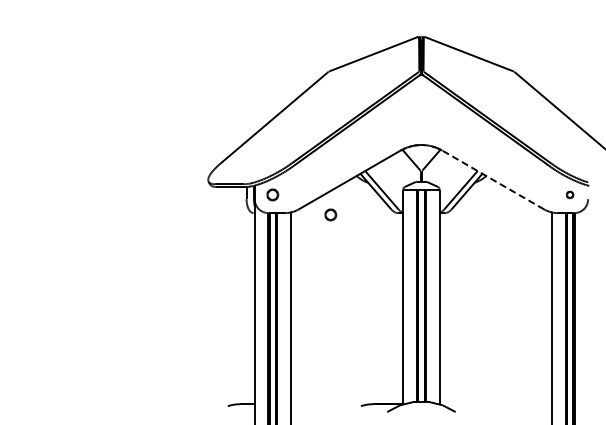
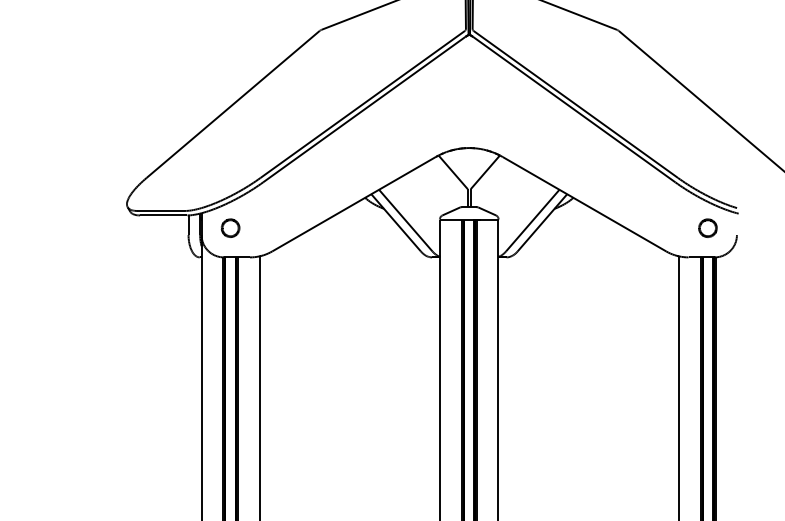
line: (493, 180) -> (584, 205), dashed -> solid
part: (569, 194) -> (706, 227), size x1.67
part: (330, 214) -> (323, 259), removed

